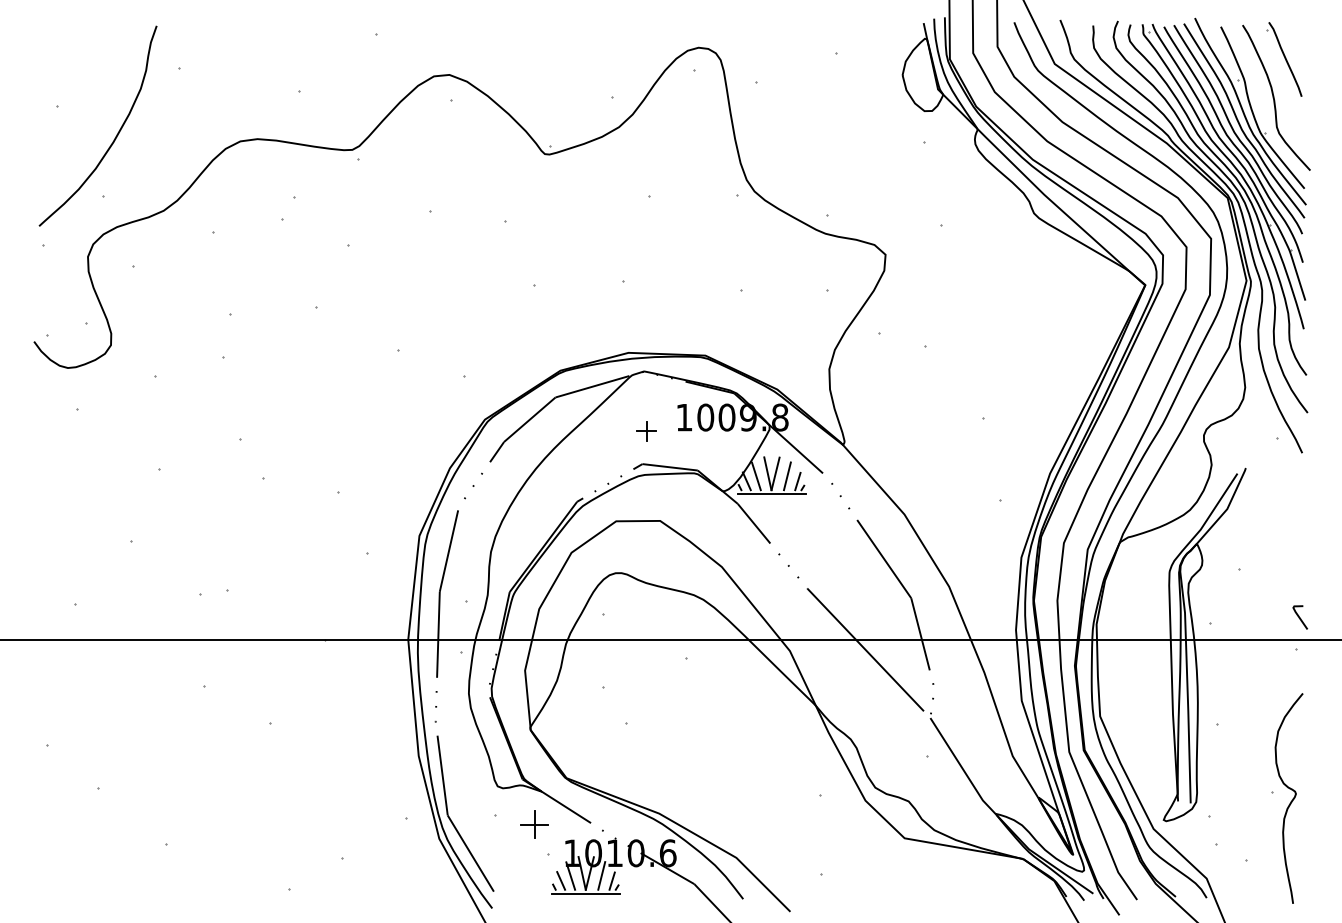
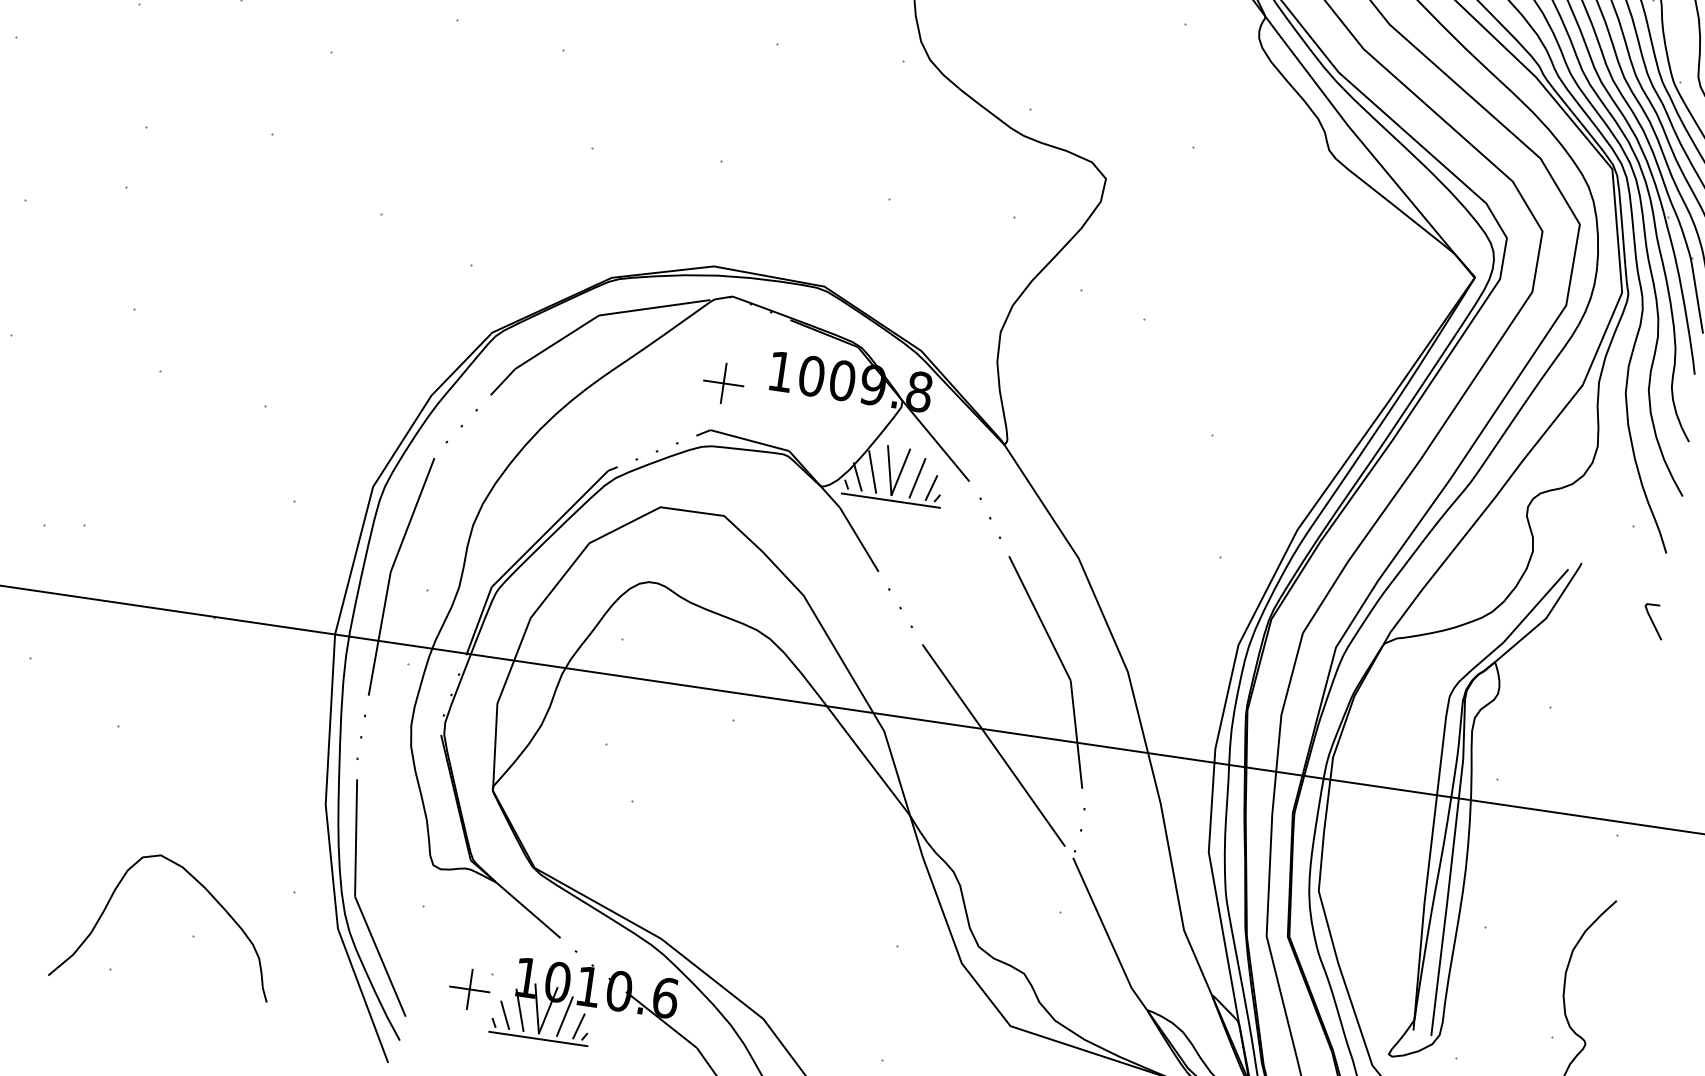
part: (646, 431) -> (723, 383), size x1.43
curve: (1299, 617) -> (1652, 621), moved
curve: (340, 822) -> (198, 884), added
part: (534, 824) -> (469, 988), moved

